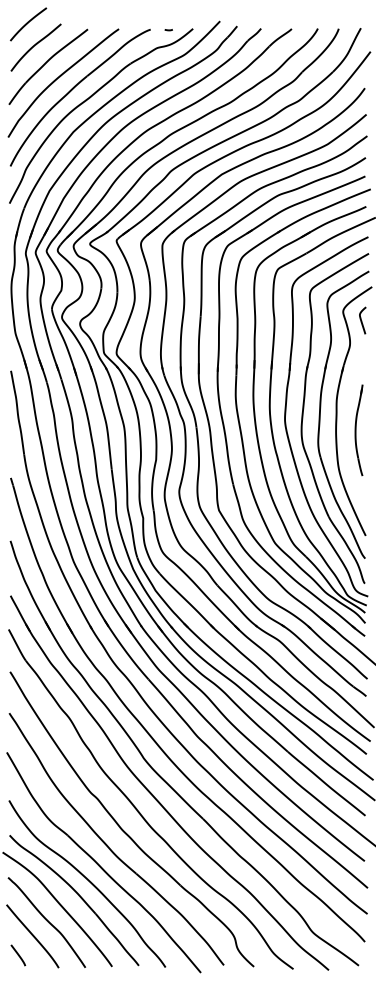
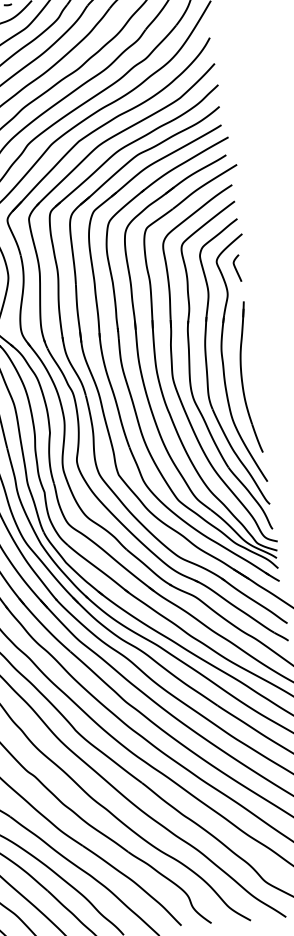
part: (358, 430) -> (246, 378), size x1.67

